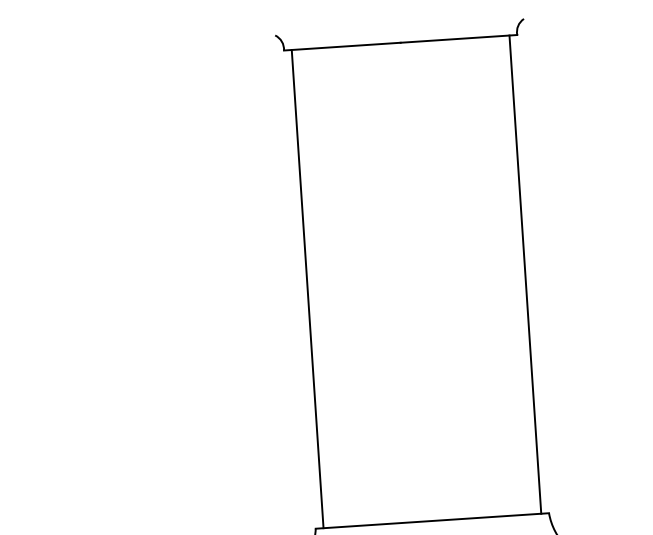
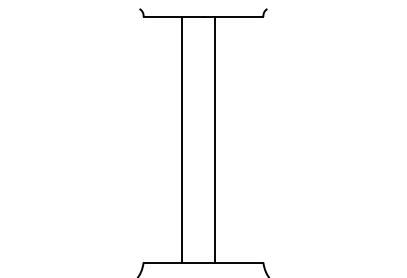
line: (525, 273) -> (215, 139), moved
line: (307, 288) -> (181, 139), moved

